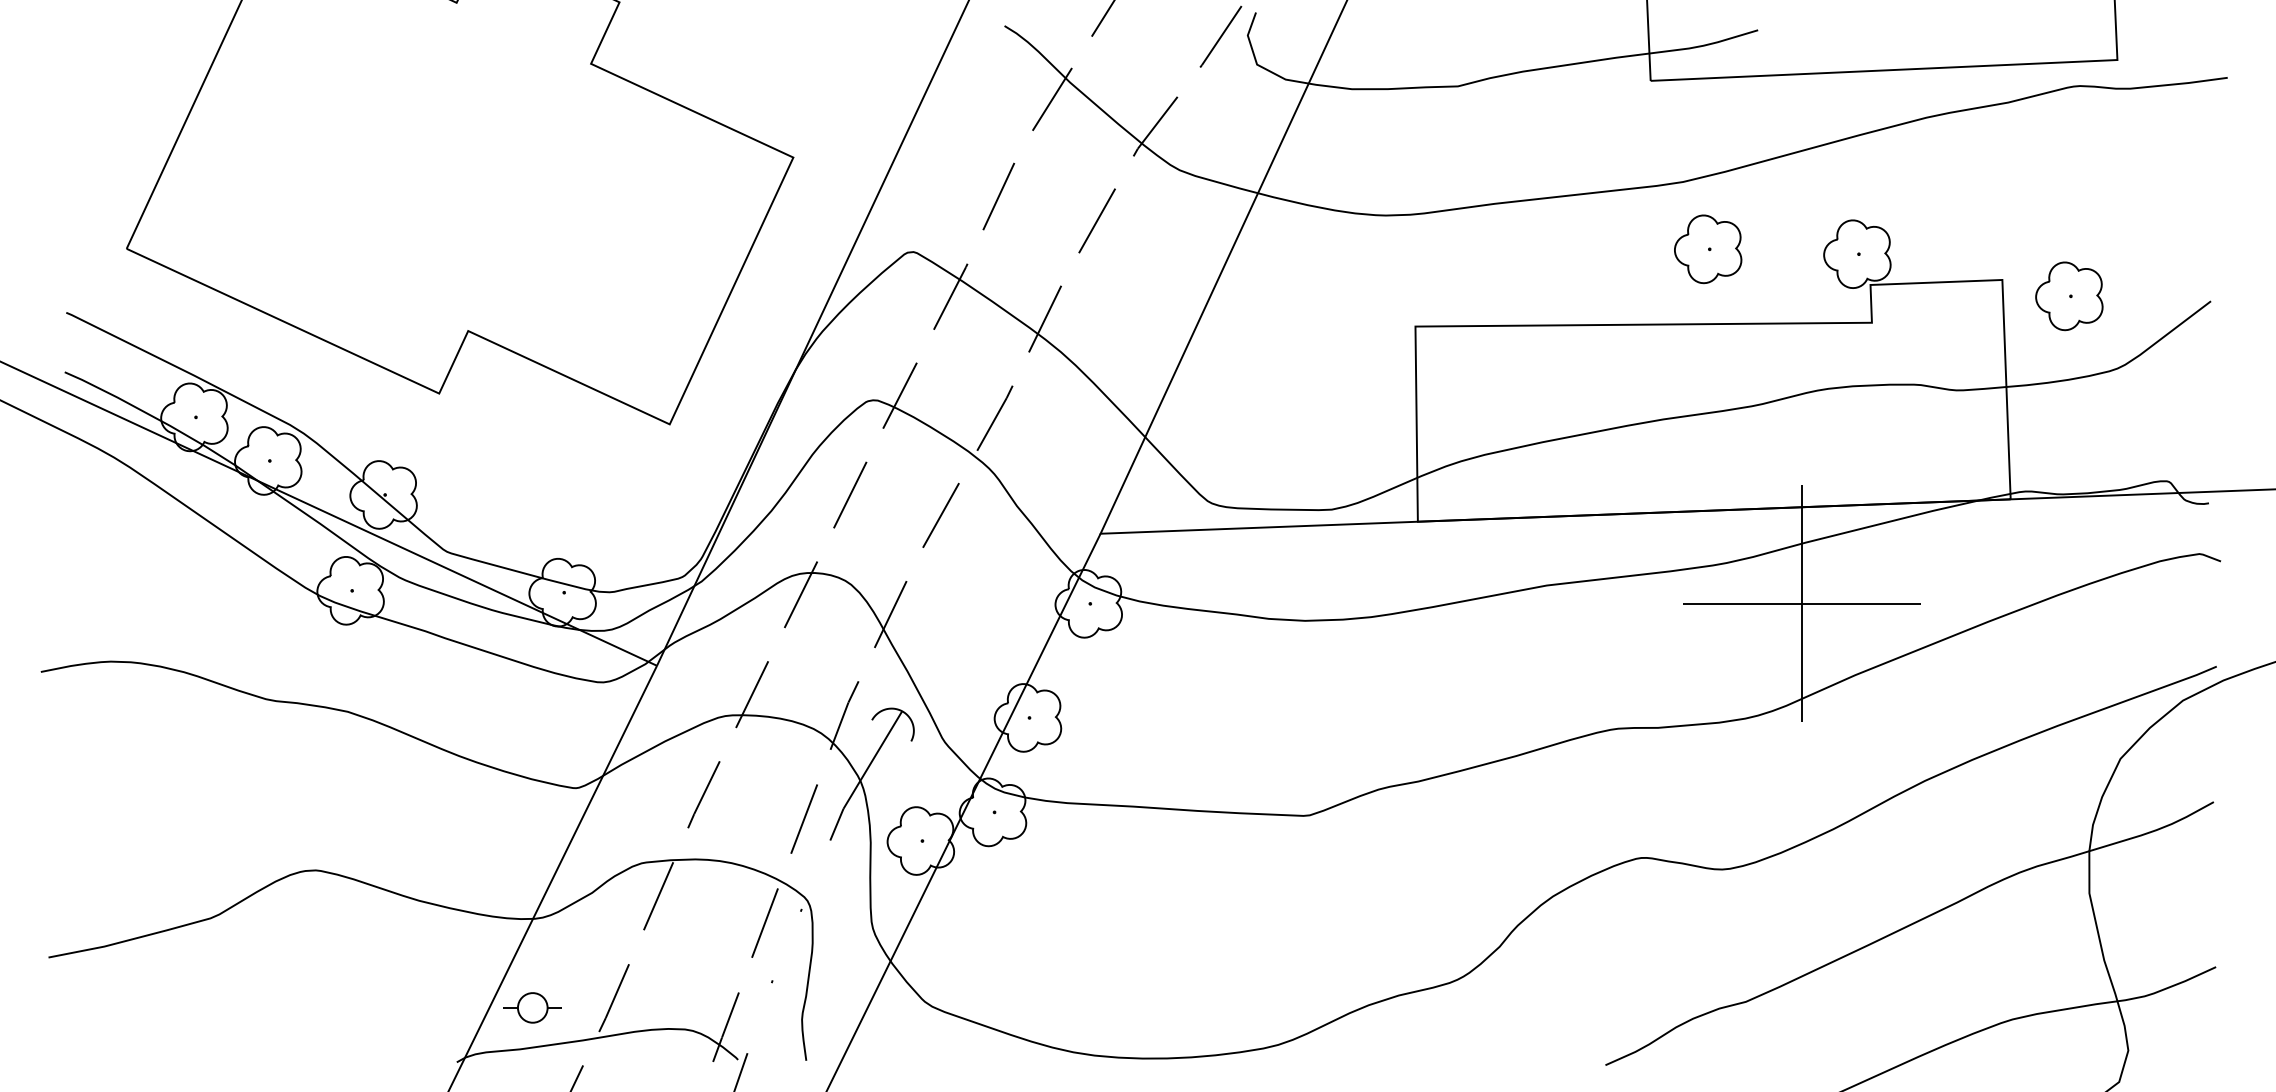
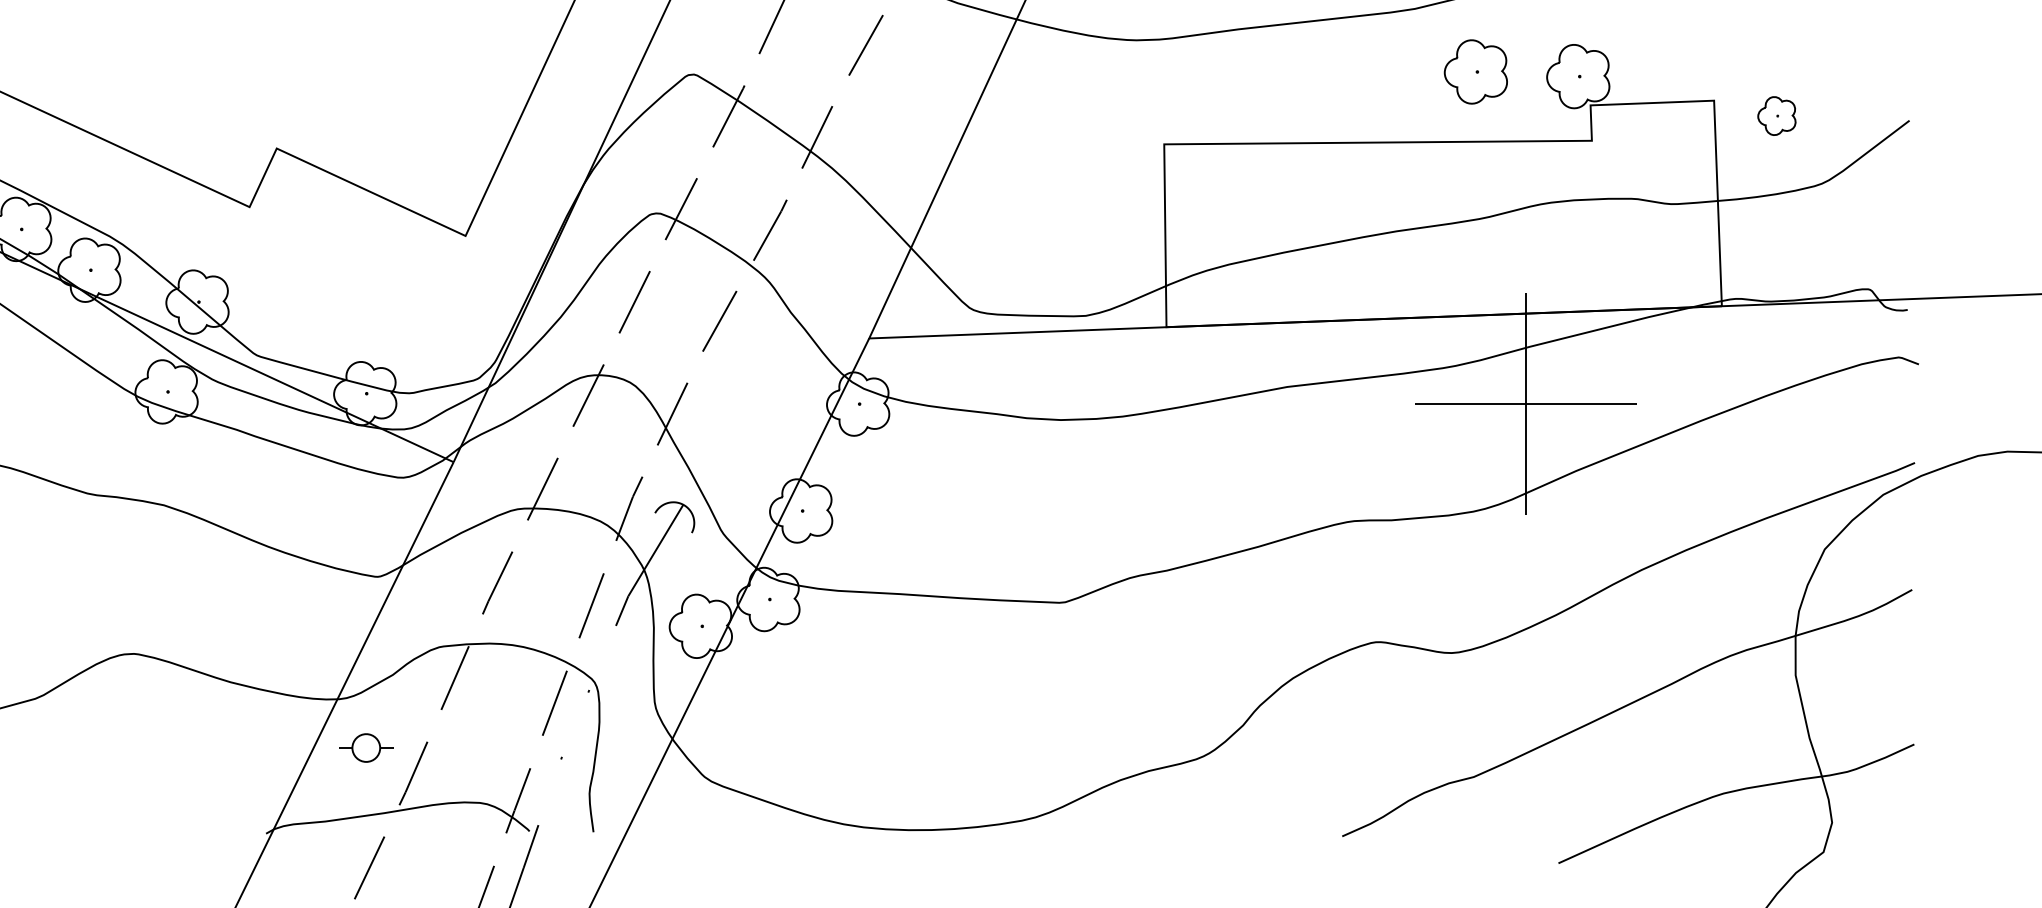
part: (1708, 249) -> (1476, 72), moved
part: (2069, 296) -> (1777, 116), size x0.6
part: (532, 1007) -> (366, 747), moved

